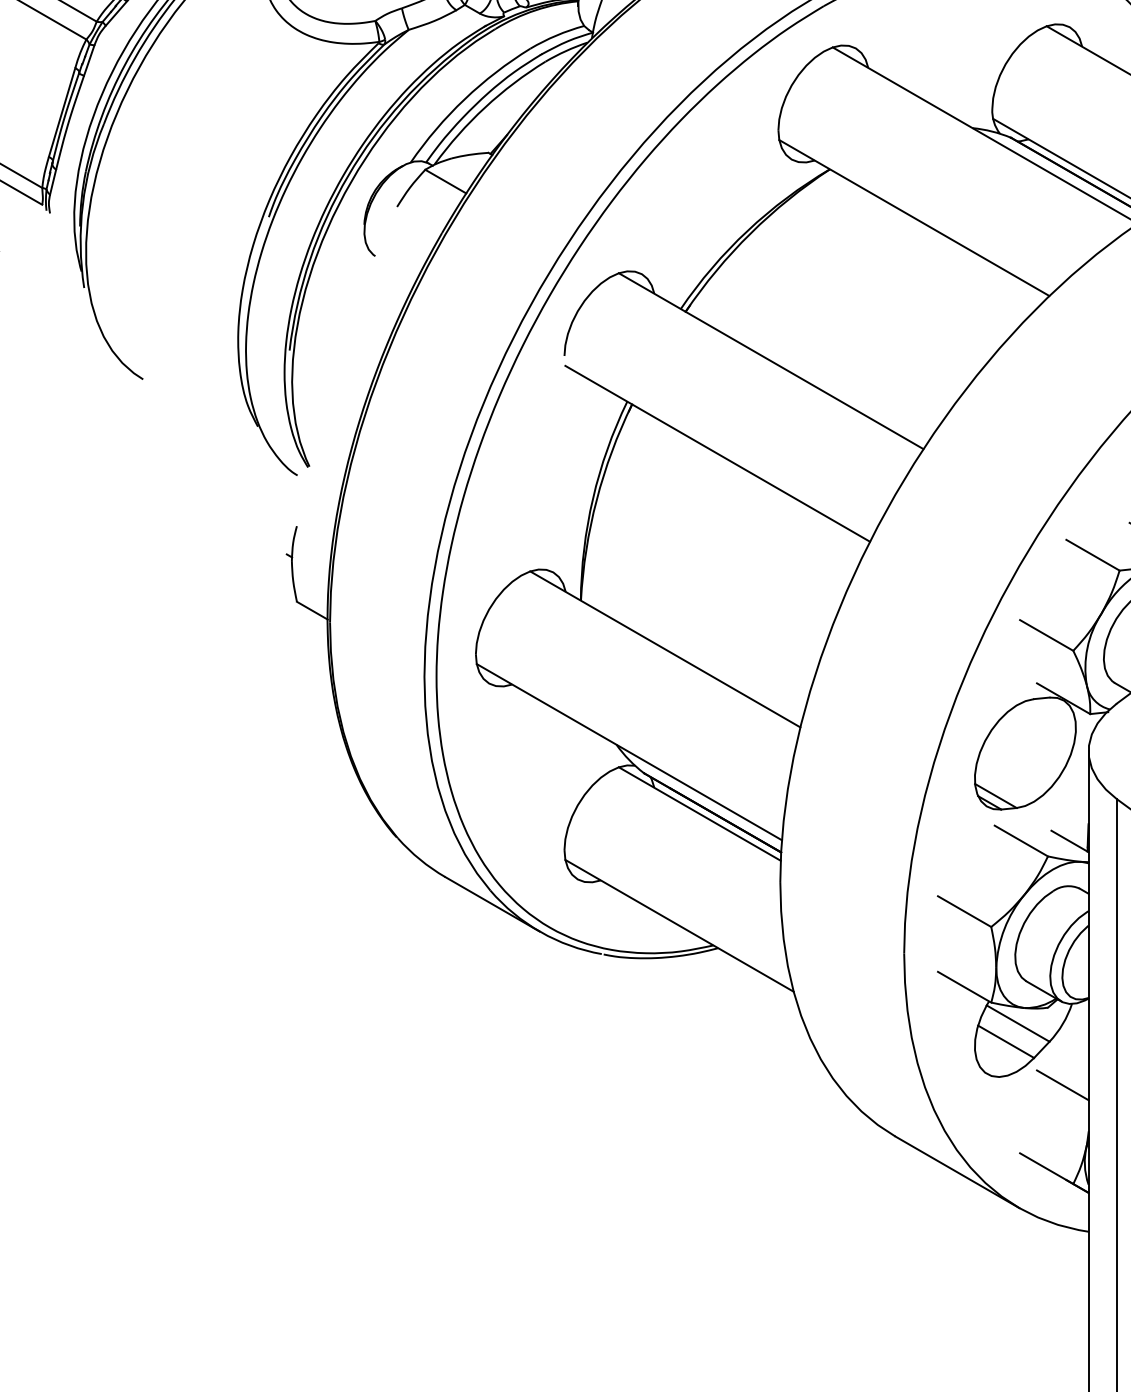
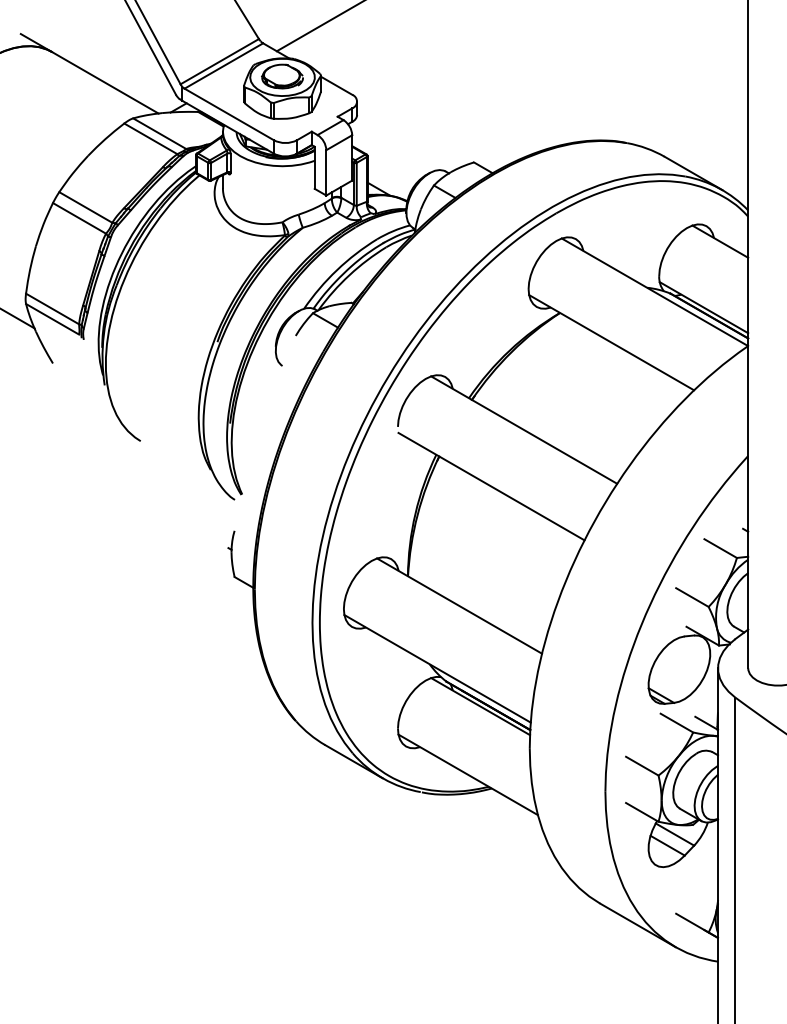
line: (1063, 1085) -> (702, 872), removed

